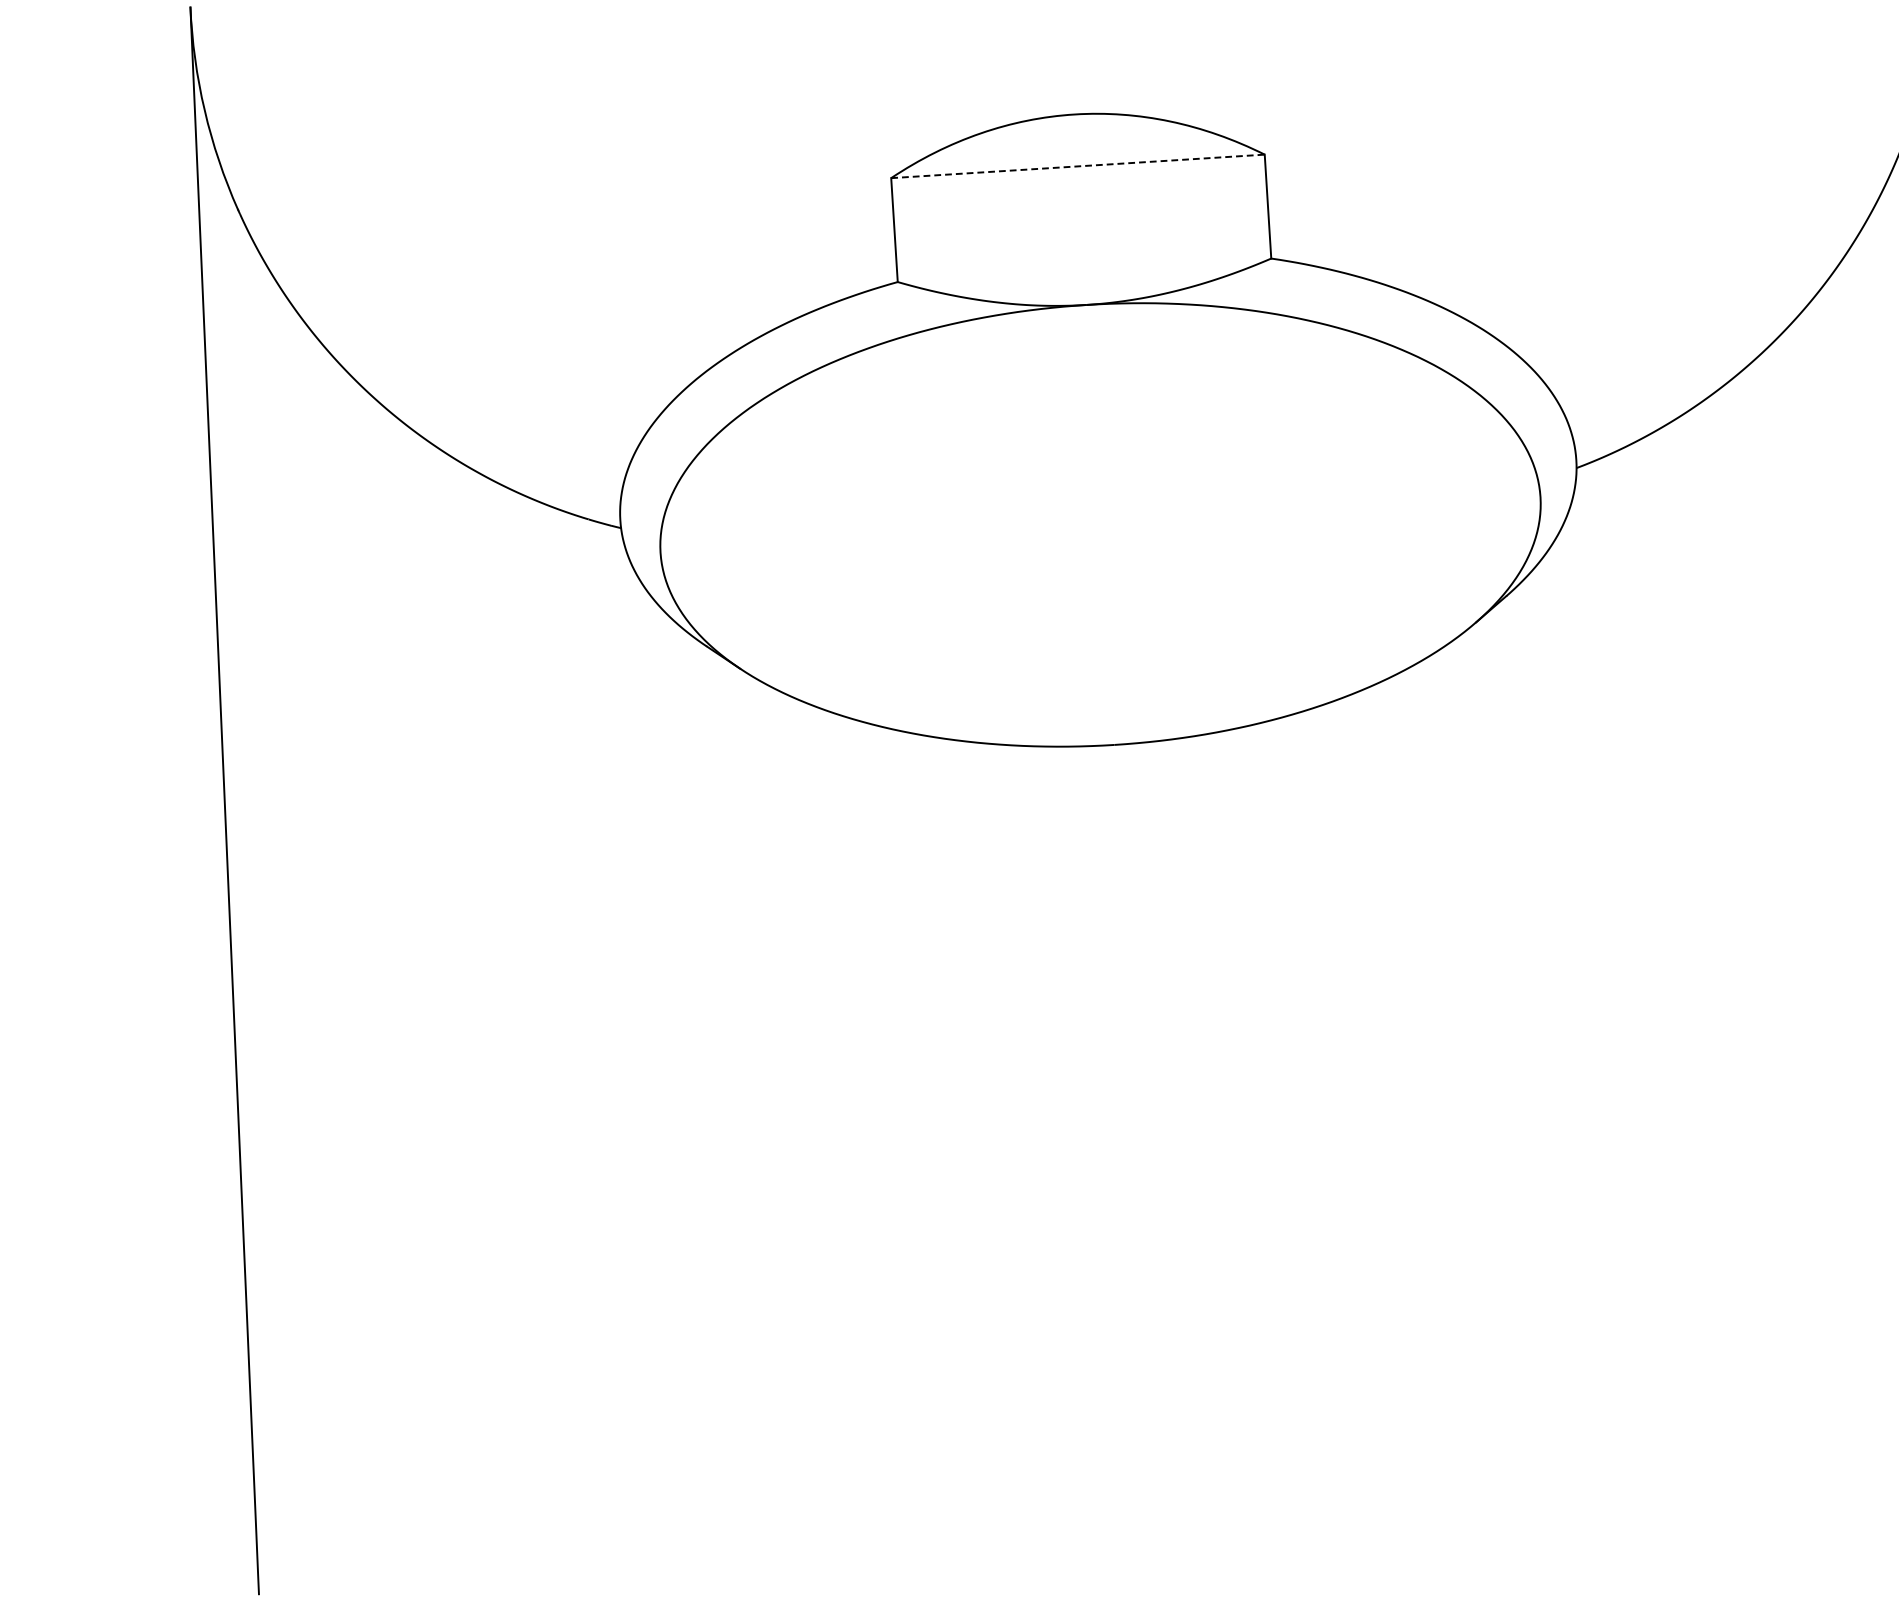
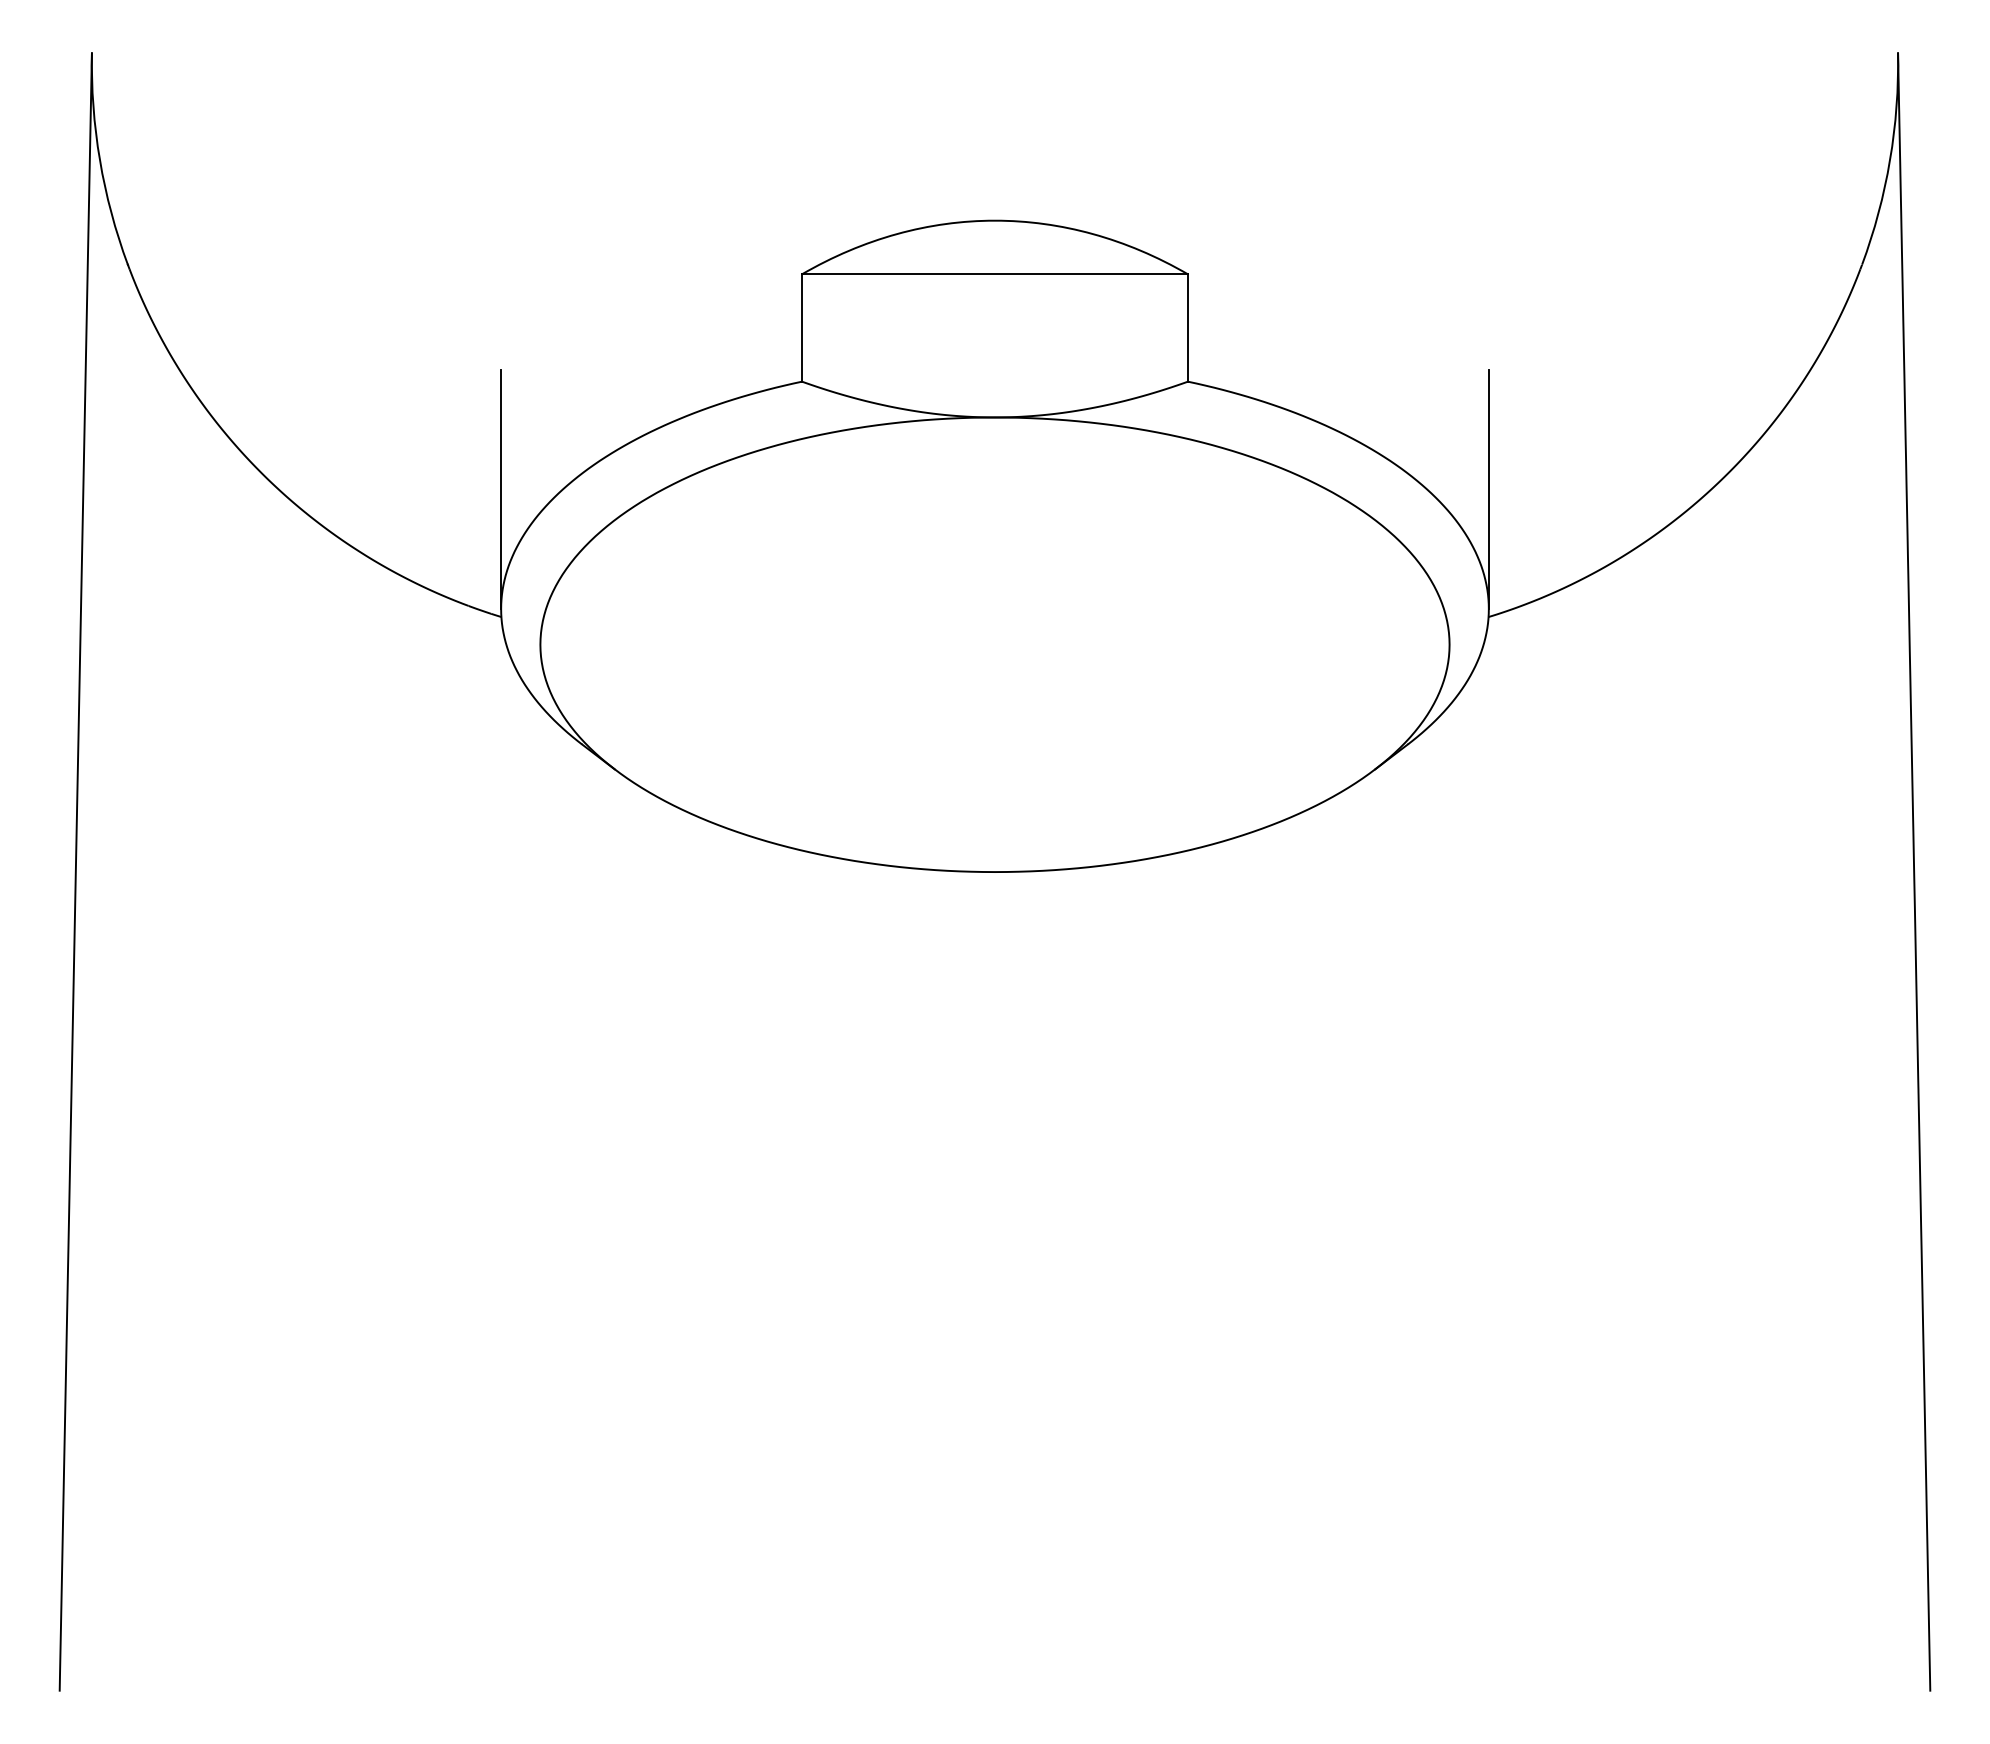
line: (1077, 166) -> (994, 274), dashed -> solid
line: (1568, 343) -> (1488, 488), added
line: (613, 403) -> (501, 488), added

